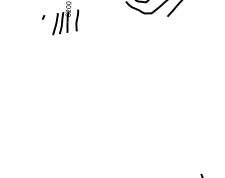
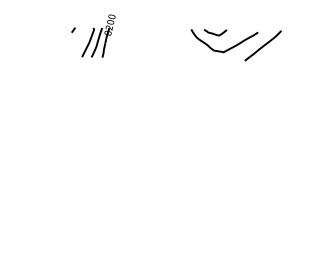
curve: (77, 20) -> (119, 42), removed

